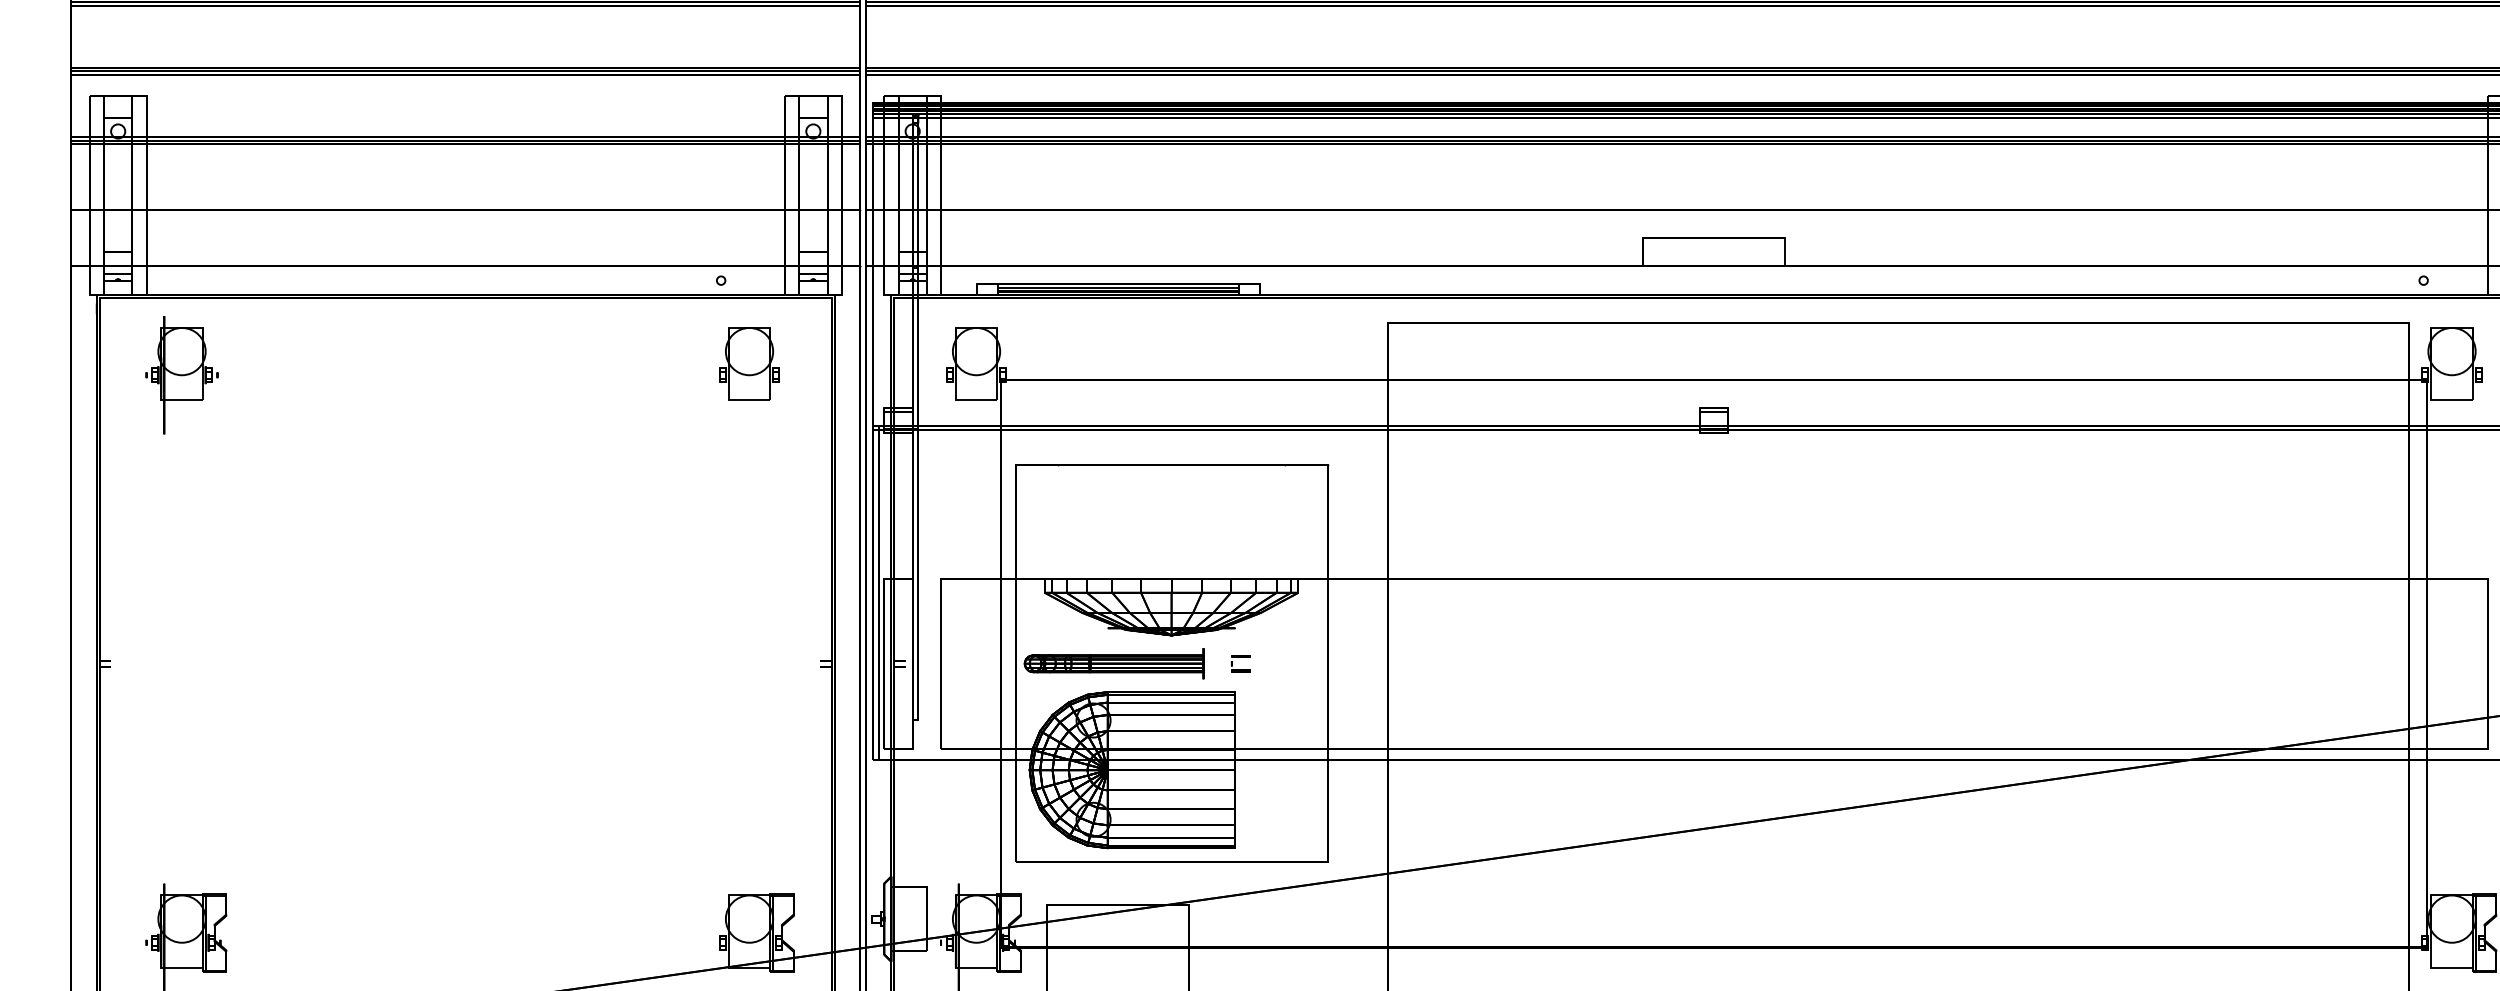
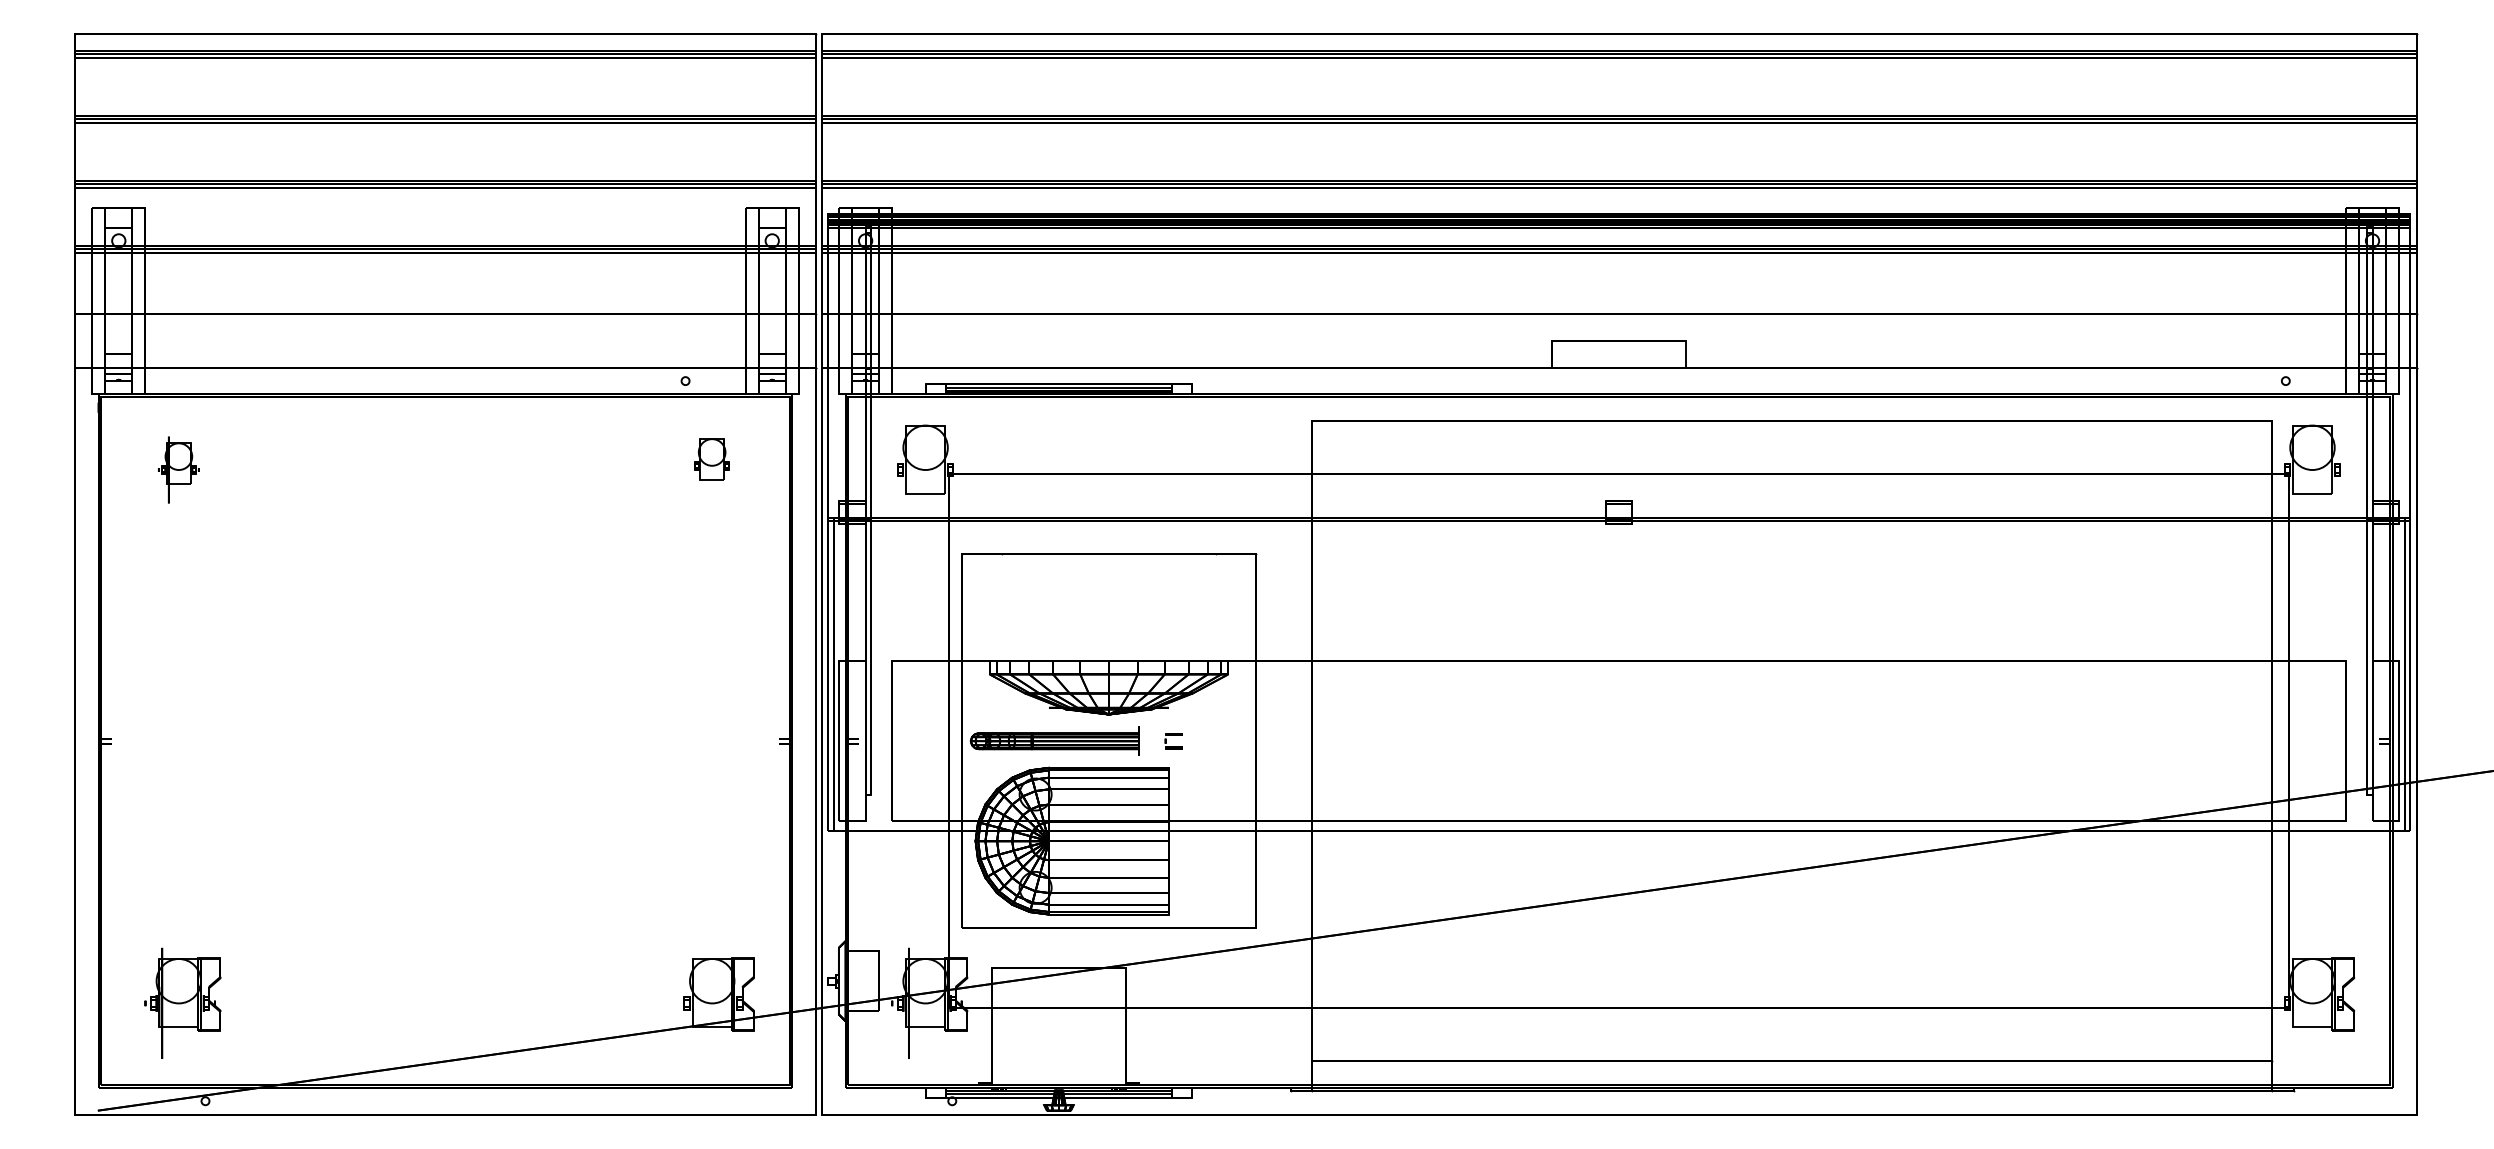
part: (748, 364) -> (711, 459), size x0.6
part: (181, 374) -> (178, 469), size x0.6

